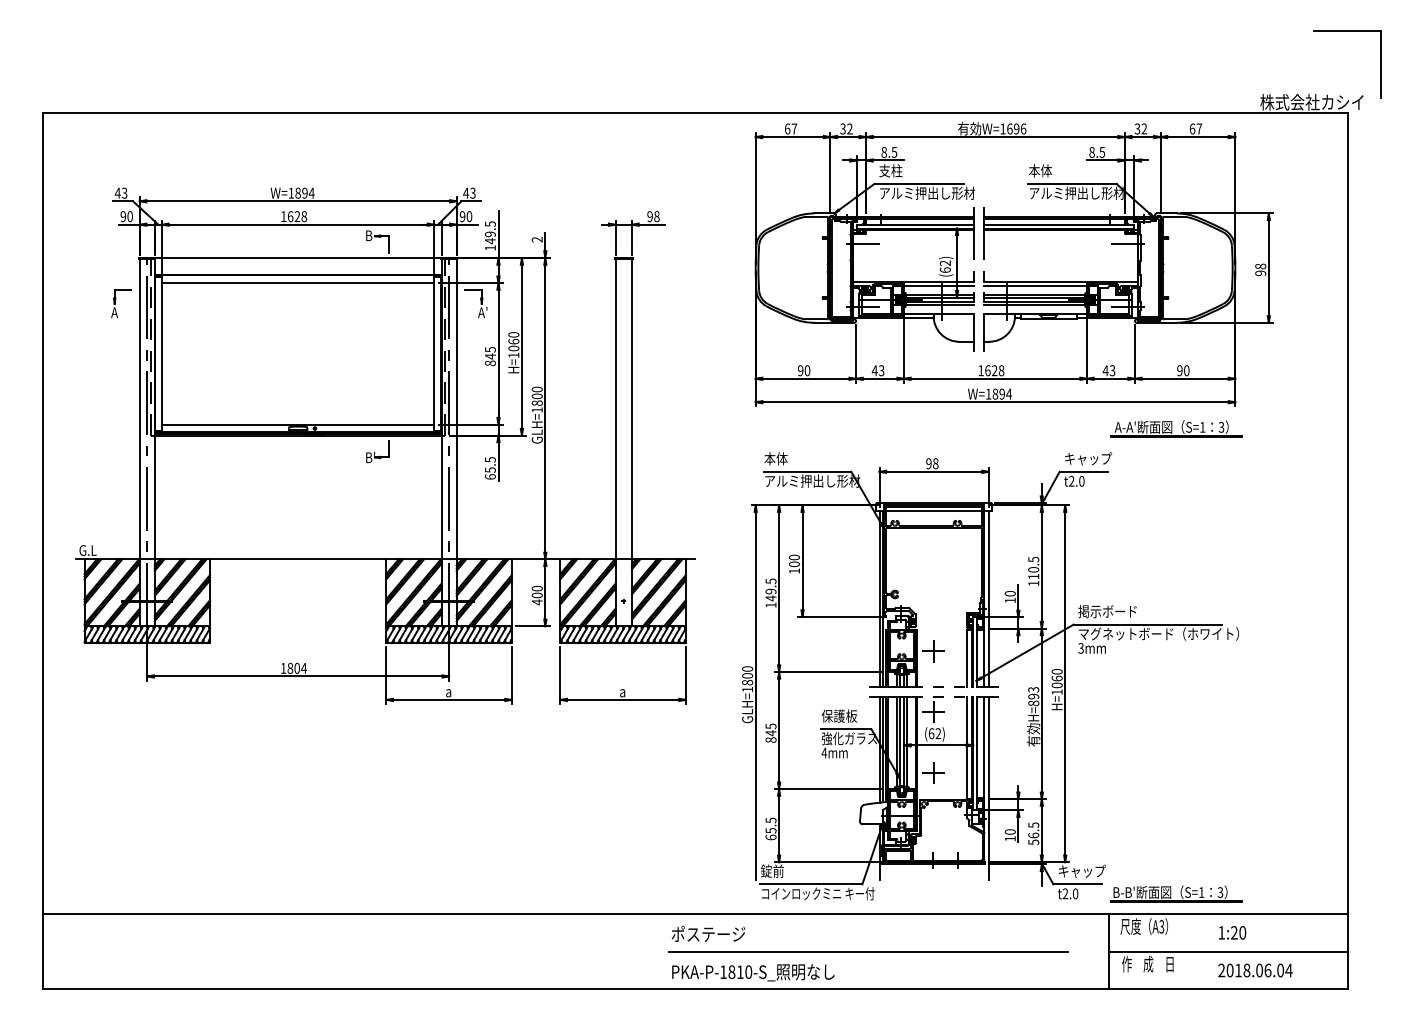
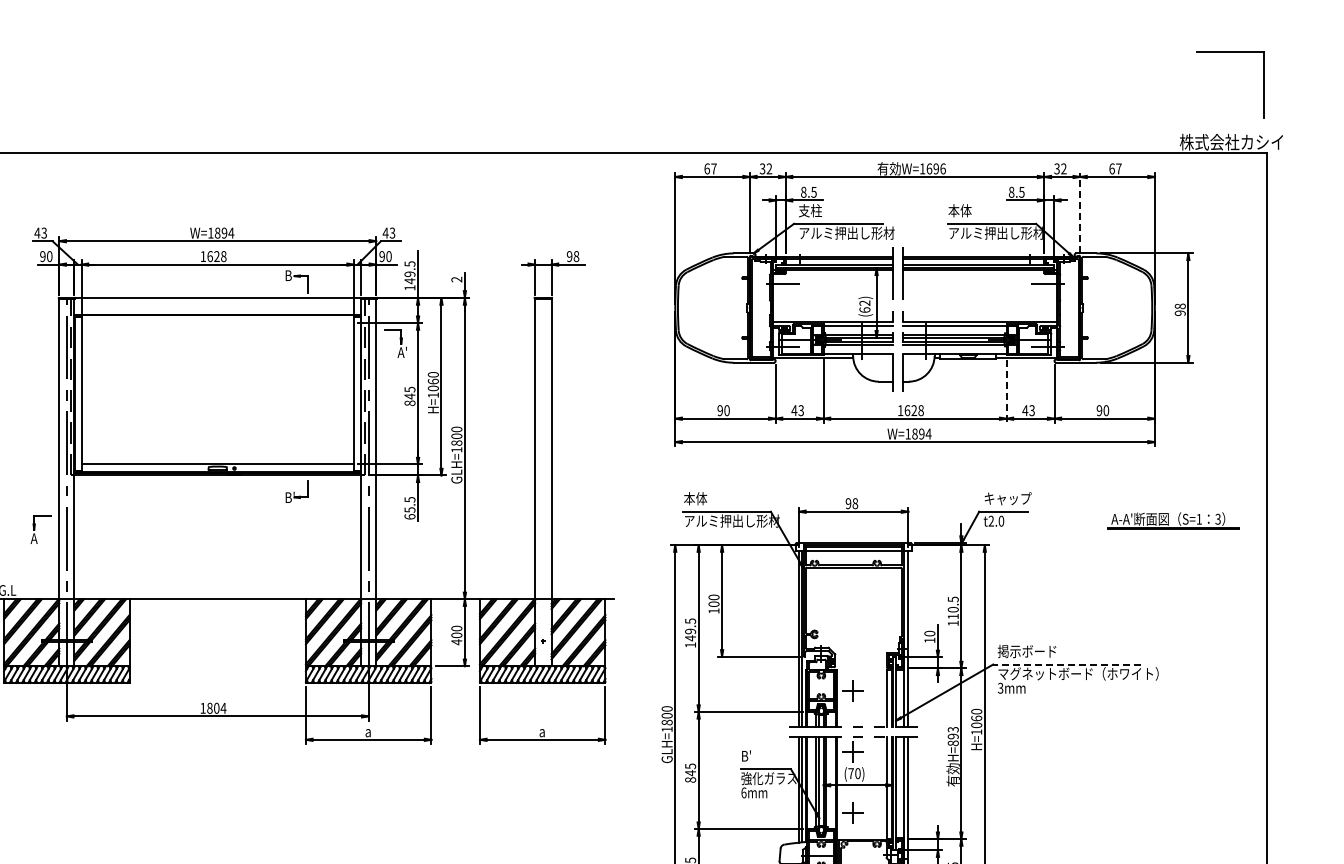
part: (1347, 31) -> (1230, 52), moved
line: (1160, 172) -> (1080, 212), solid -> dashed
line: (298, 283) -> (218, 323), removed
part: (121, 303) -> (41, 529), moved
line: (1086, 351) -> (1006, 391), solid -> dashed
part: (1176, 428) -> (1173, 520), moved
line: (1147, 624) -> (1067, 664), solid -> dashed
text: (838, 715) -> (758, 755), 保護板 -> B'
text: (934, 733) -> (854, 773), (62) -> (70)
text: (823, 752) -> (743, 792), 4mm -> 6mm

